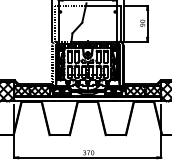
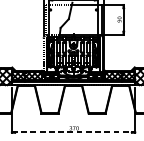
line: (88, 157) -> (74, 132), solid -> dashed

